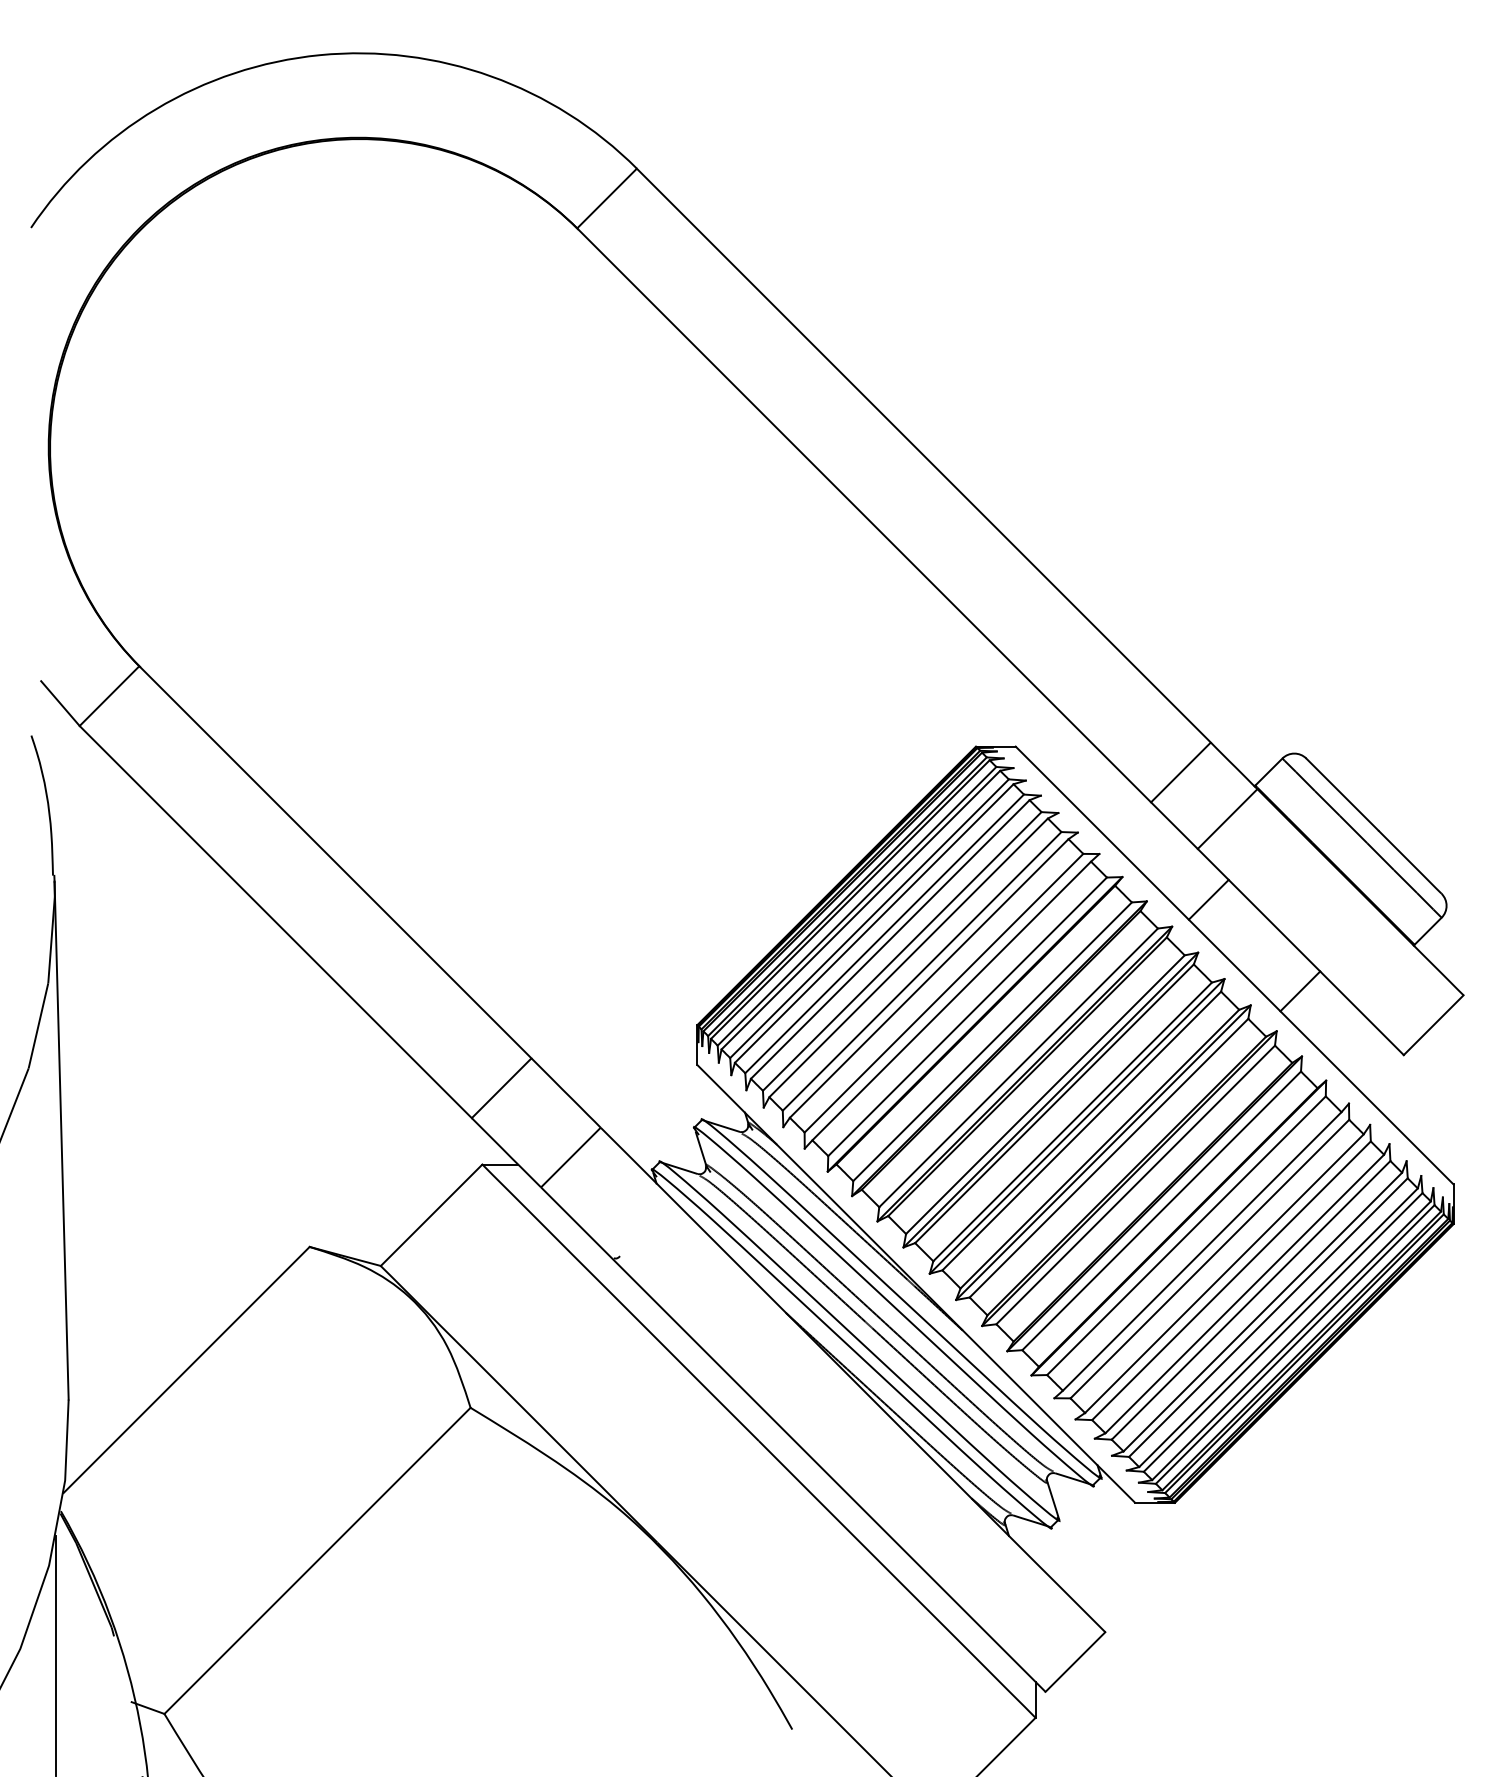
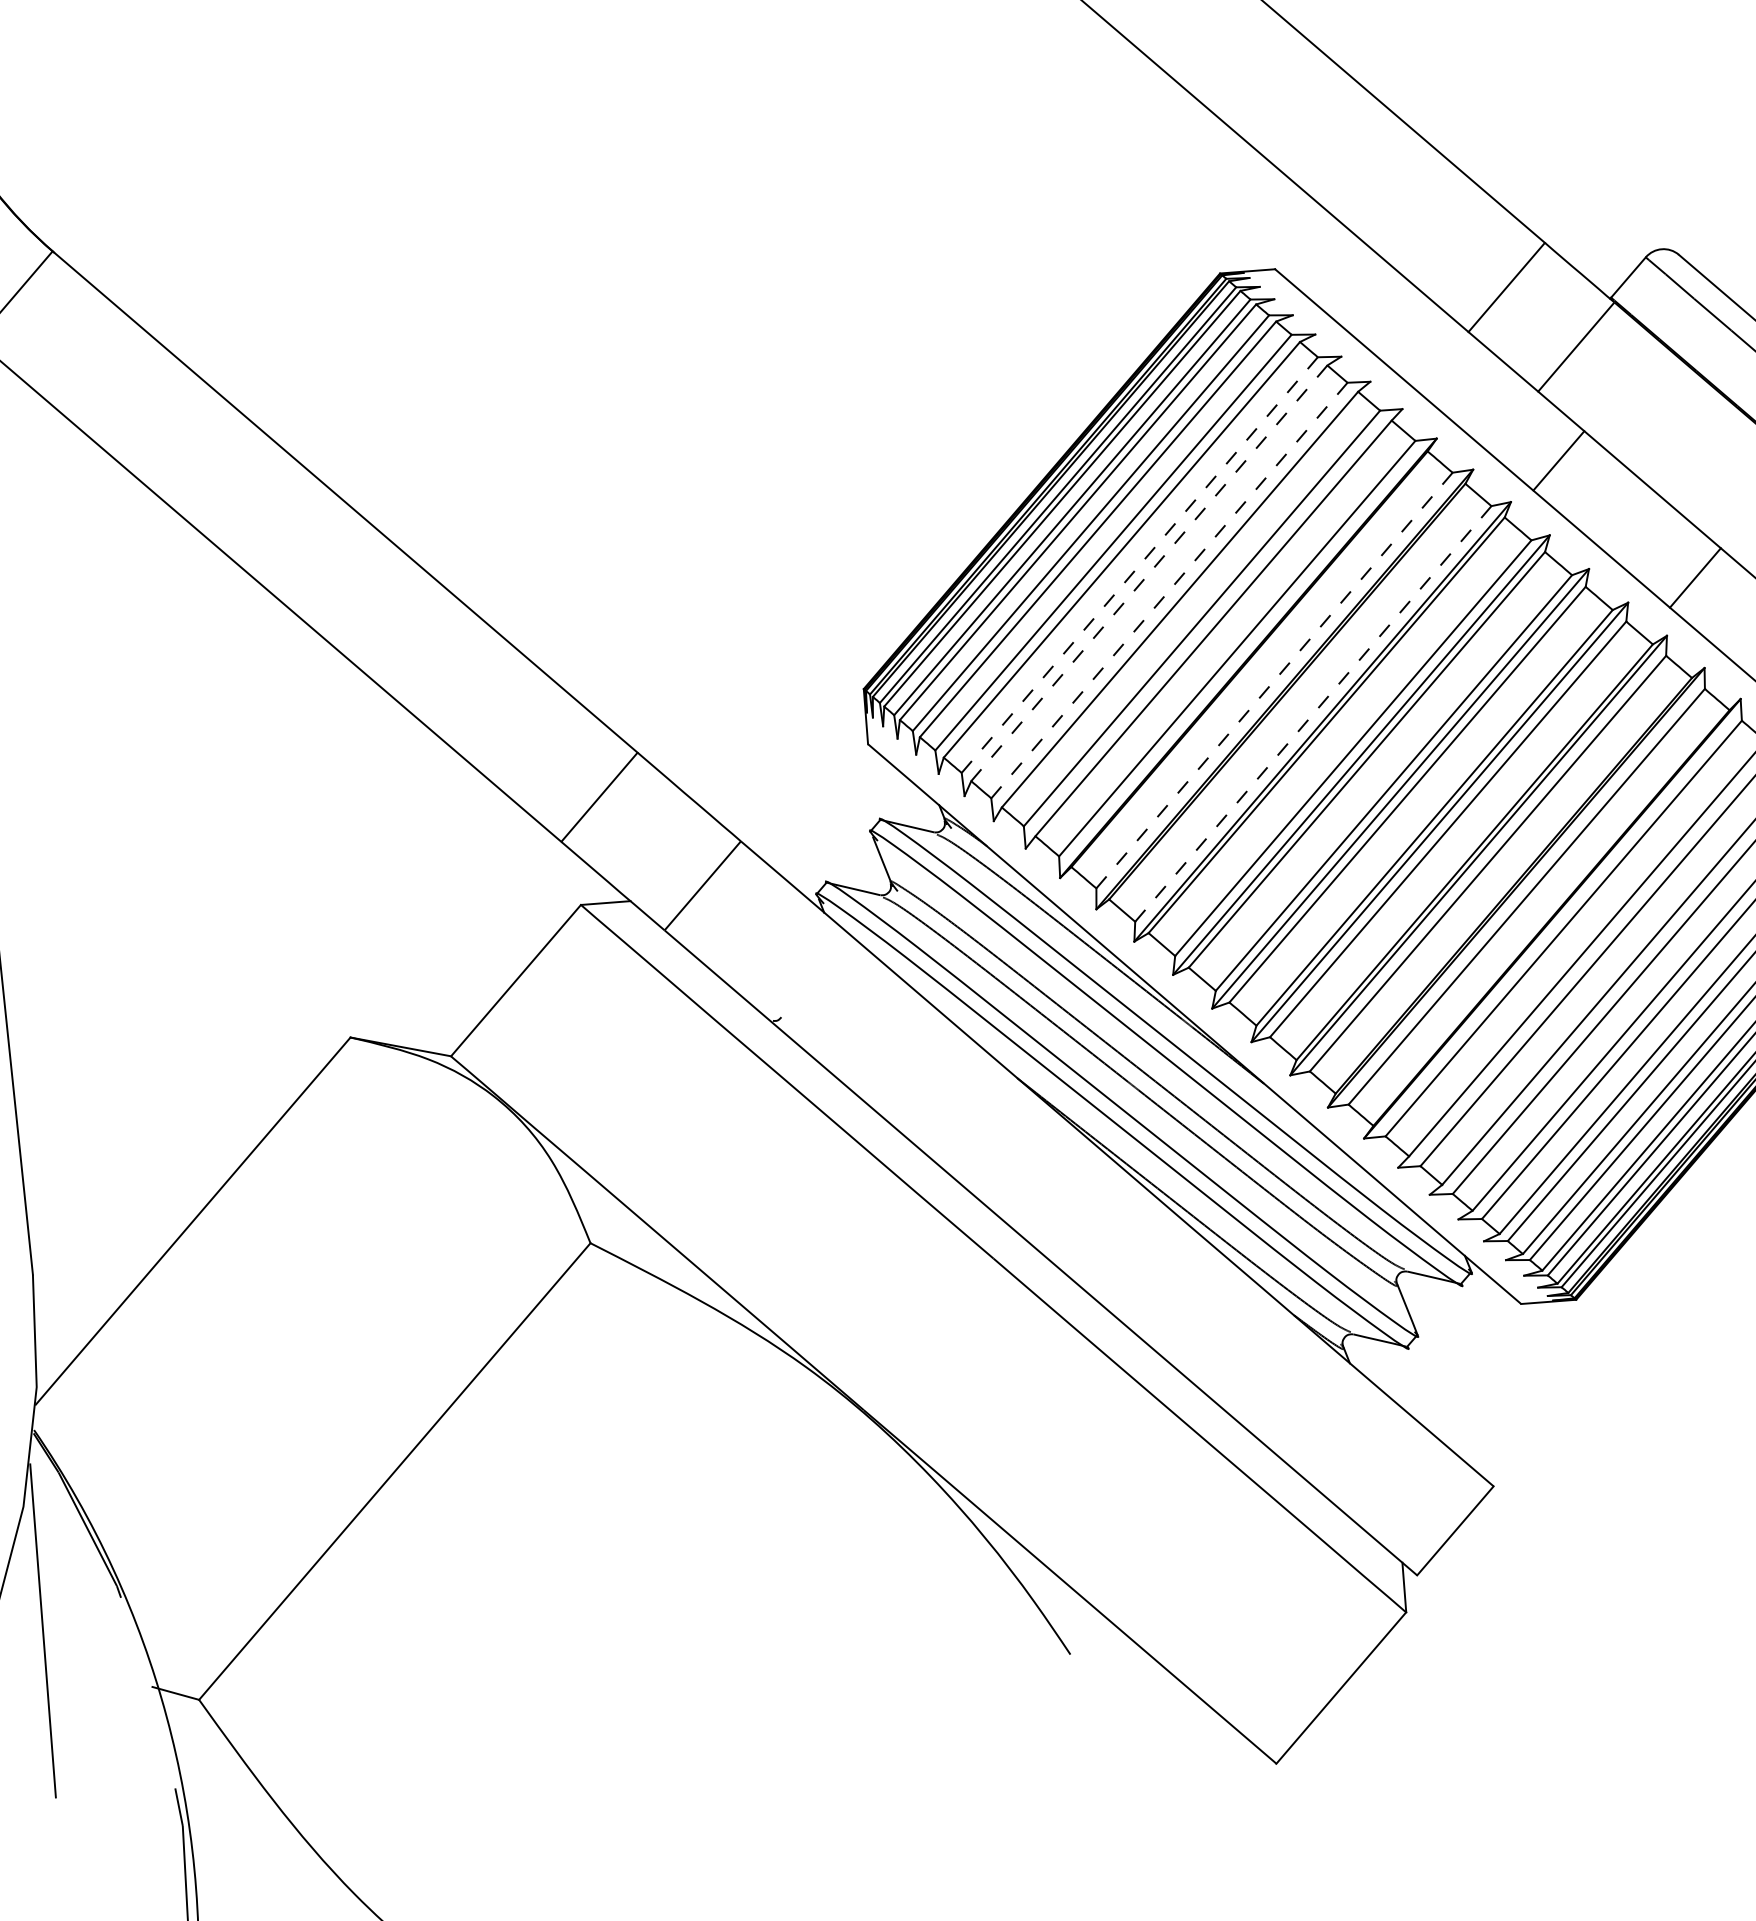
line: (902, 951) -> (1140, 565), solid -> dashed
line: (908, 957) -> (1149, 572), solid -> dashed
line: (922, 971) -> (1169, 590), solid -> dashed
line: (992, 1041) -> (1274, 680), solid -> dashed
line: (1018, 1067) -> (1313, 713), solid -> dashed

